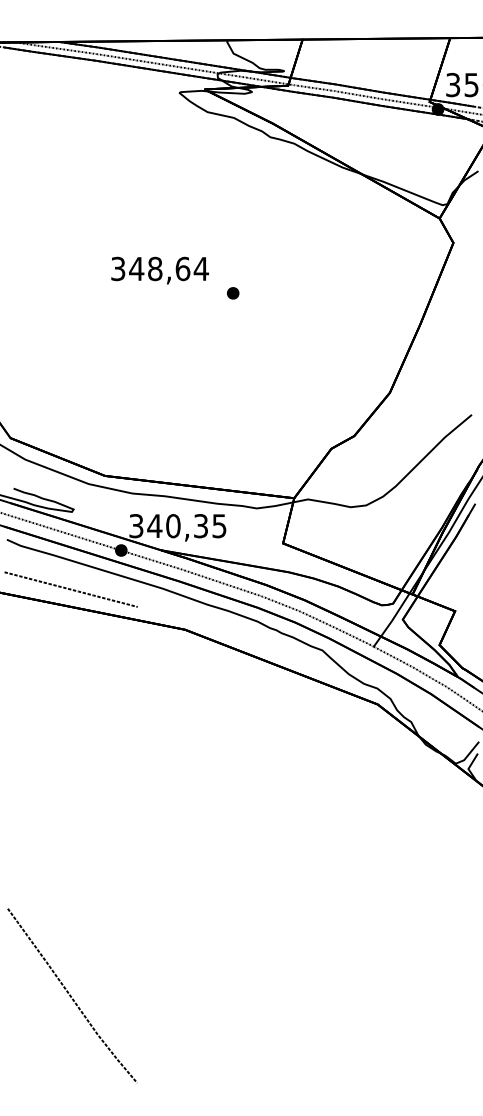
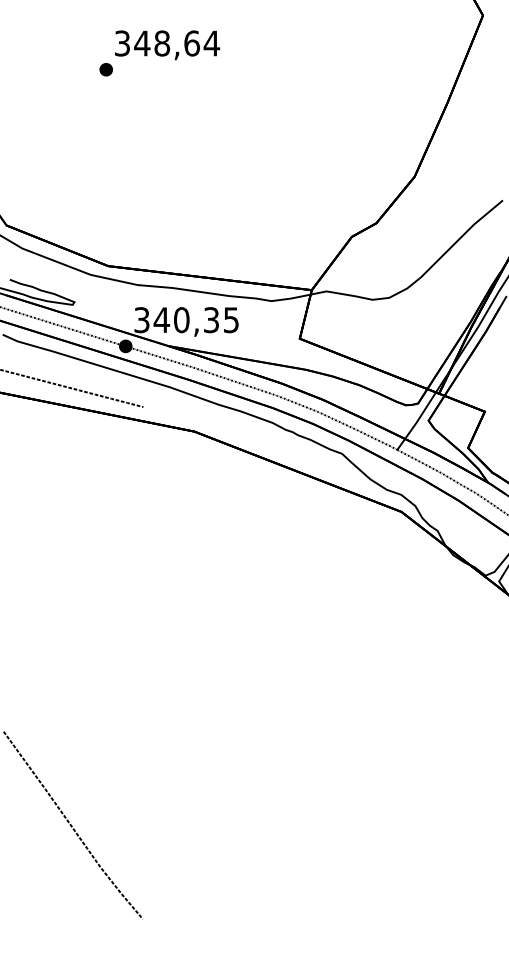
part: (233, 293) -> (106, 69), moved

